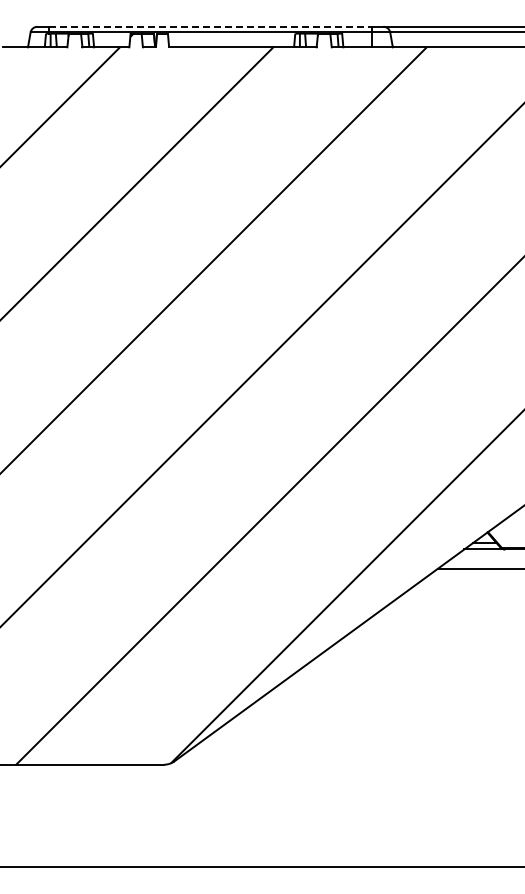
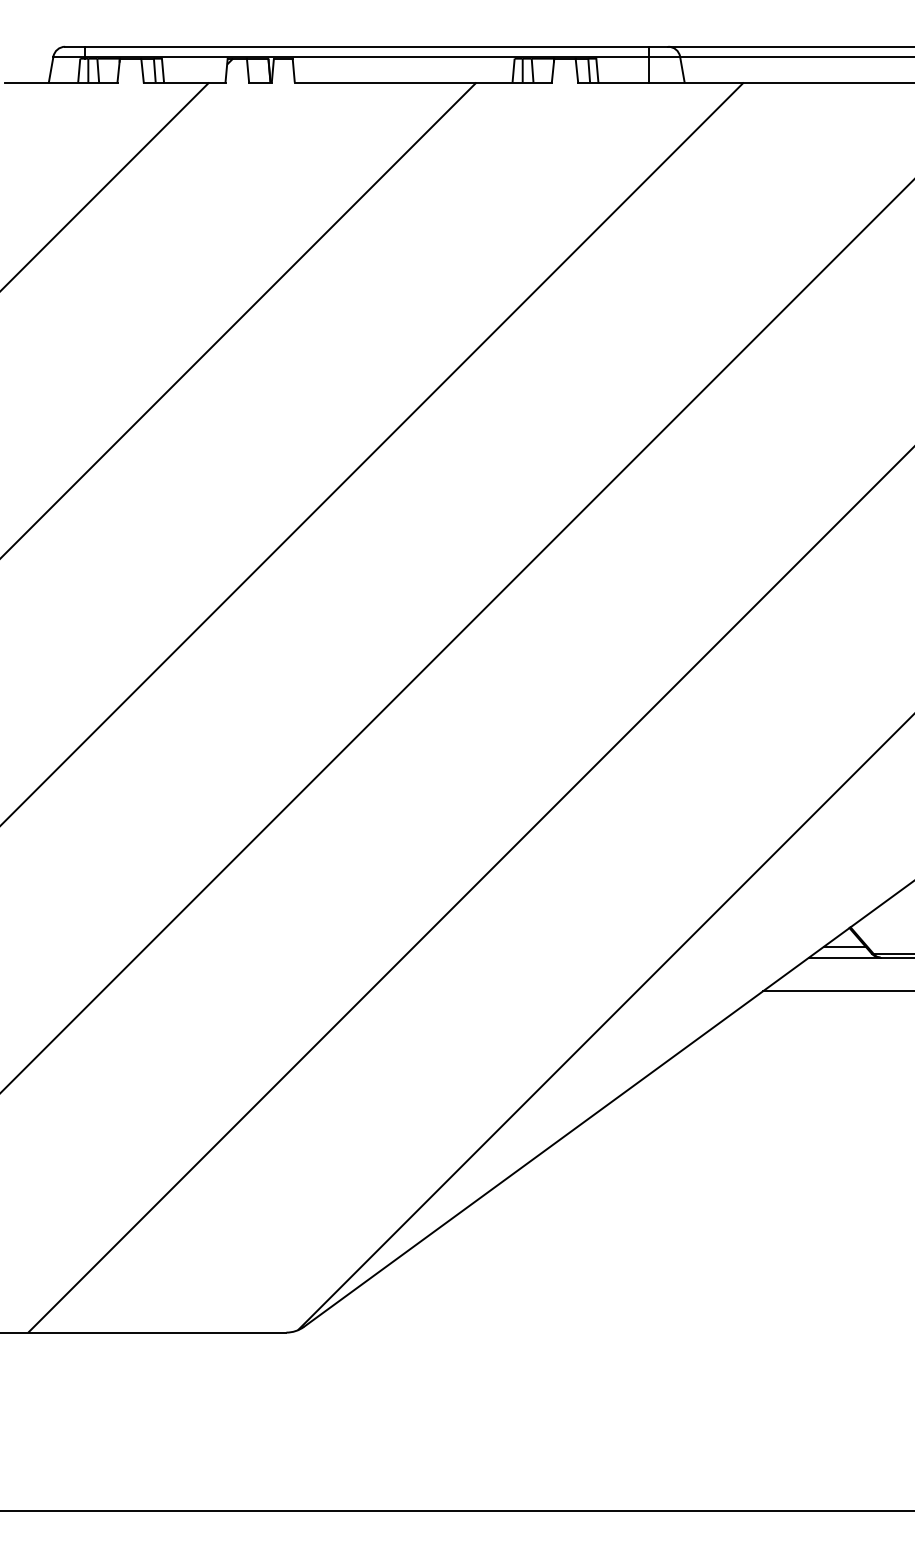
line: (210, 26) -> (366, 46), dashed -> solid

